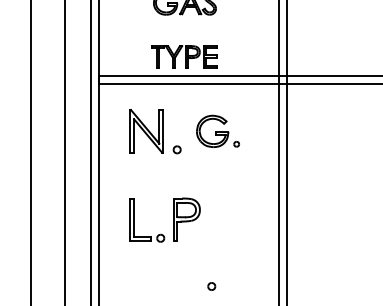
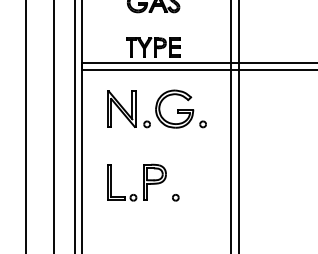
part: (217, 130) -> (180, 108), size x1.43
part: (211, 286) -> (175, 197), moved

